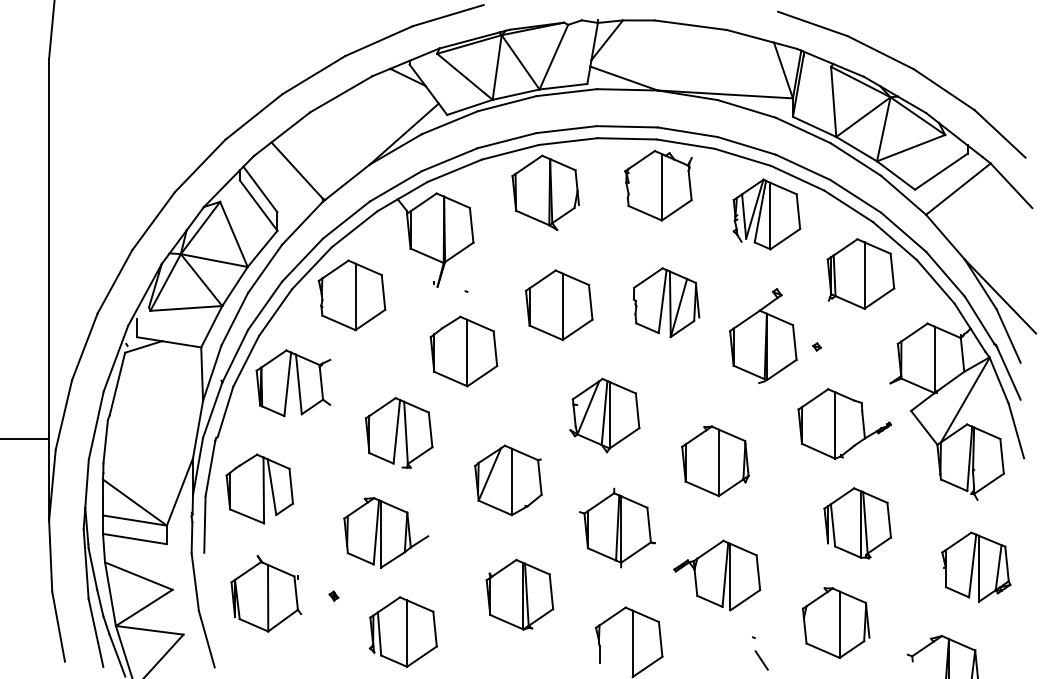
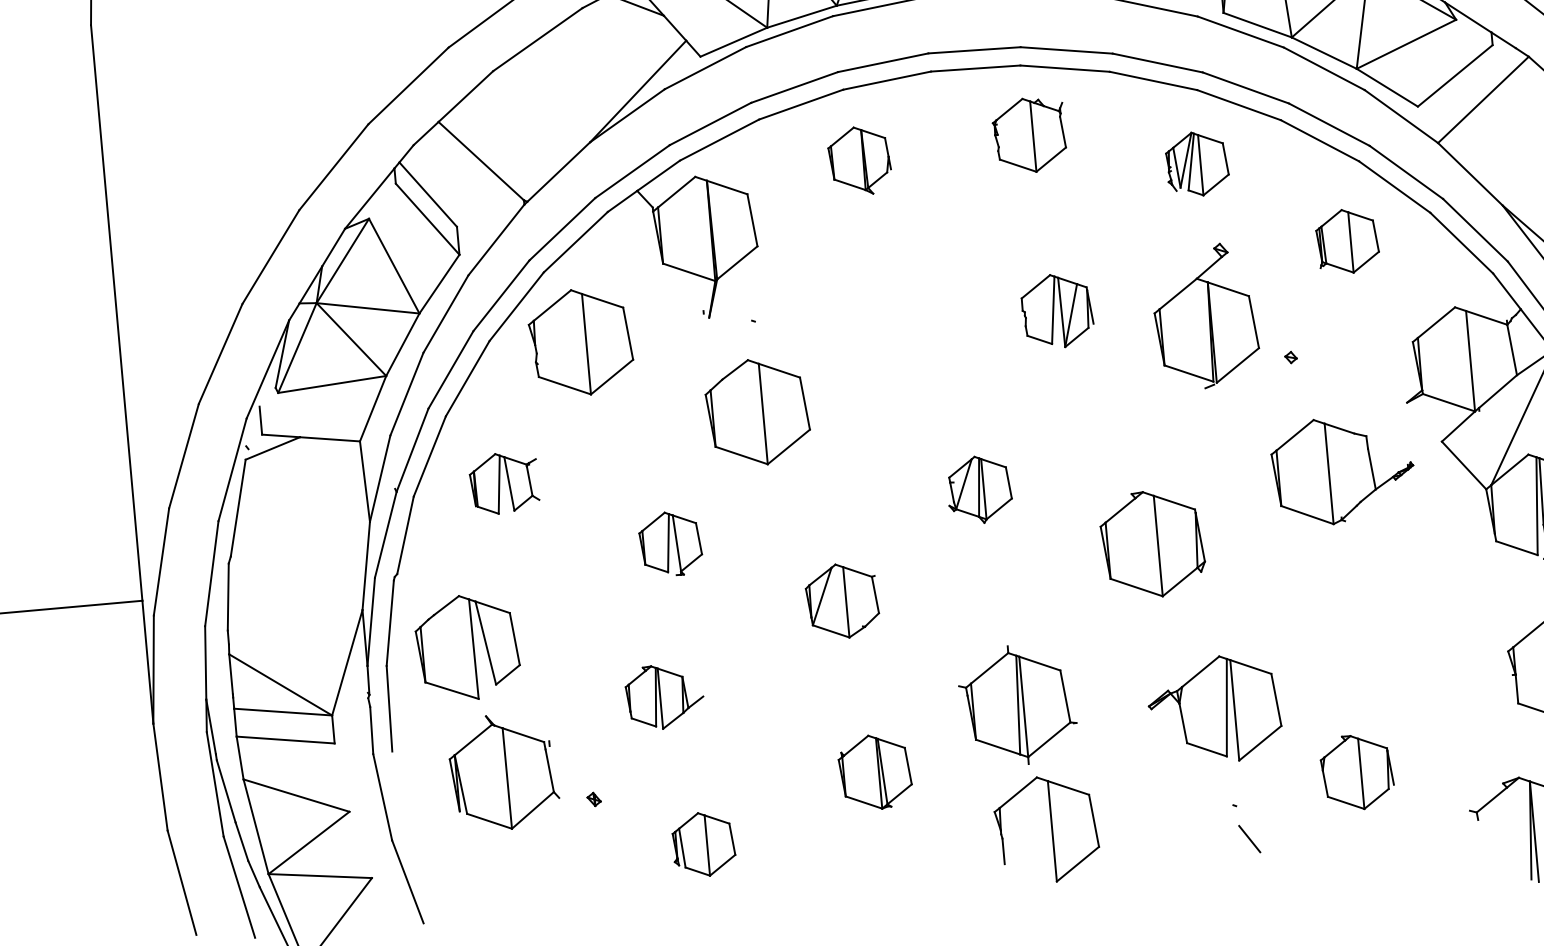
part: (658, 185) -> (1029, 134), size x0.7
part: (545, 192) -> (859, 160), size x0.6
part: (766, 214) -> (1196, 164), size x0.6
part: (860, 273) -> (1346, 240), size x0.6
part: (666, 302) -> (1057, 310), size x0.7
part: (559, 305) -> (896, 329), removed
part: (763, 335) -> (1205, 315), moved
part: (293, 383) -> (504, 483), size x0.6
part: (604, 415) -> (978, 489), size x0.6
part: (398, 432) -> (669, 543), size x0.6
part: (508, 480) -> (842, 601), size x0.7
part: (857, 523) -> (1376, 619), removed
part: (617, 527) -> (1017, 704), moved
part: (386, 532) -> (665, 696), size x0.6
part: (717, 575) -> (1214, 709), moved
part: (266, 593) -> (504, 771), moved
part: (519, 594) -> (874, 772), size x0.7
part: (836, 622) -> (1357, 771), size x0.7
part: (402, 631) -> (702, 843), size x0.6

